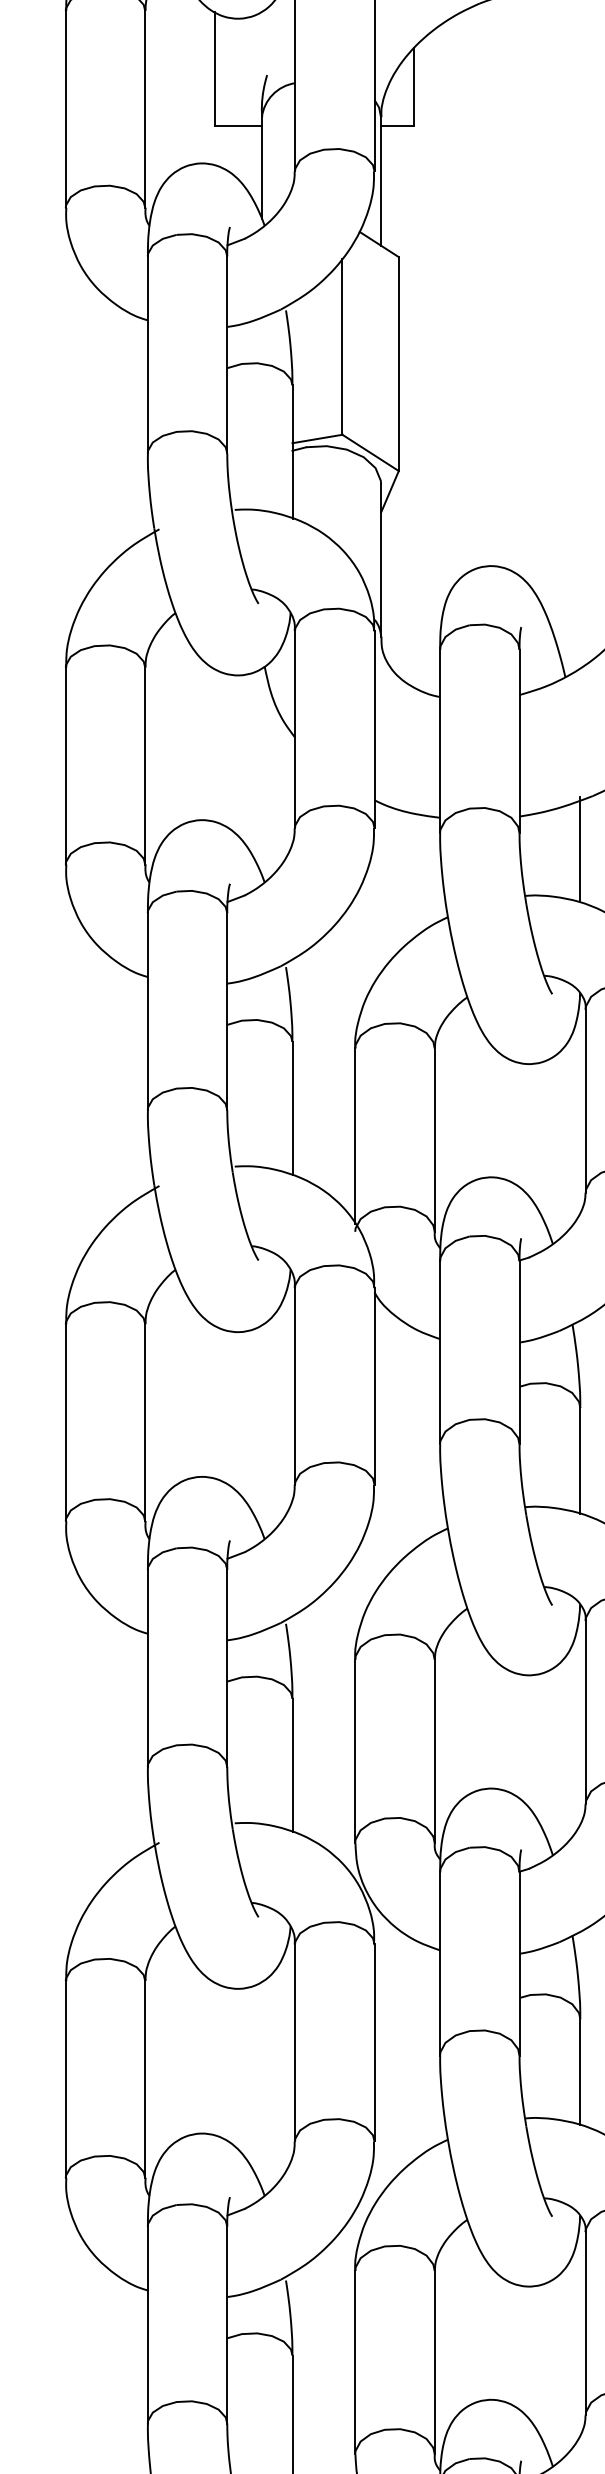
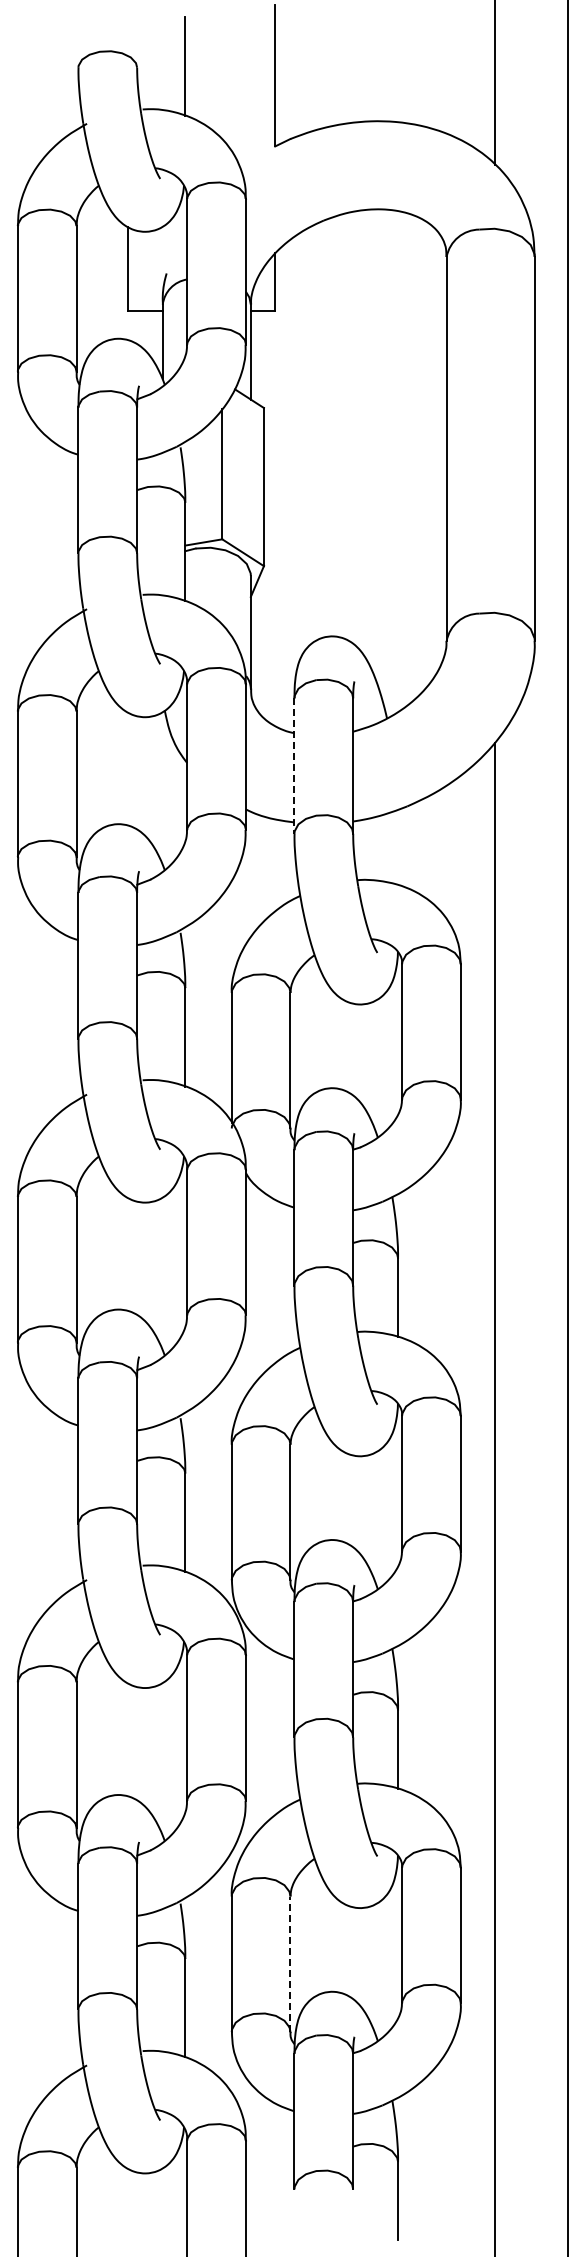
line: (440, 742) -> (294, 766), solid -> dashed
line: (580, 848) -> (398, 845), removed
line: (434, 2362) -> (290, 1964), solid -> dashed

